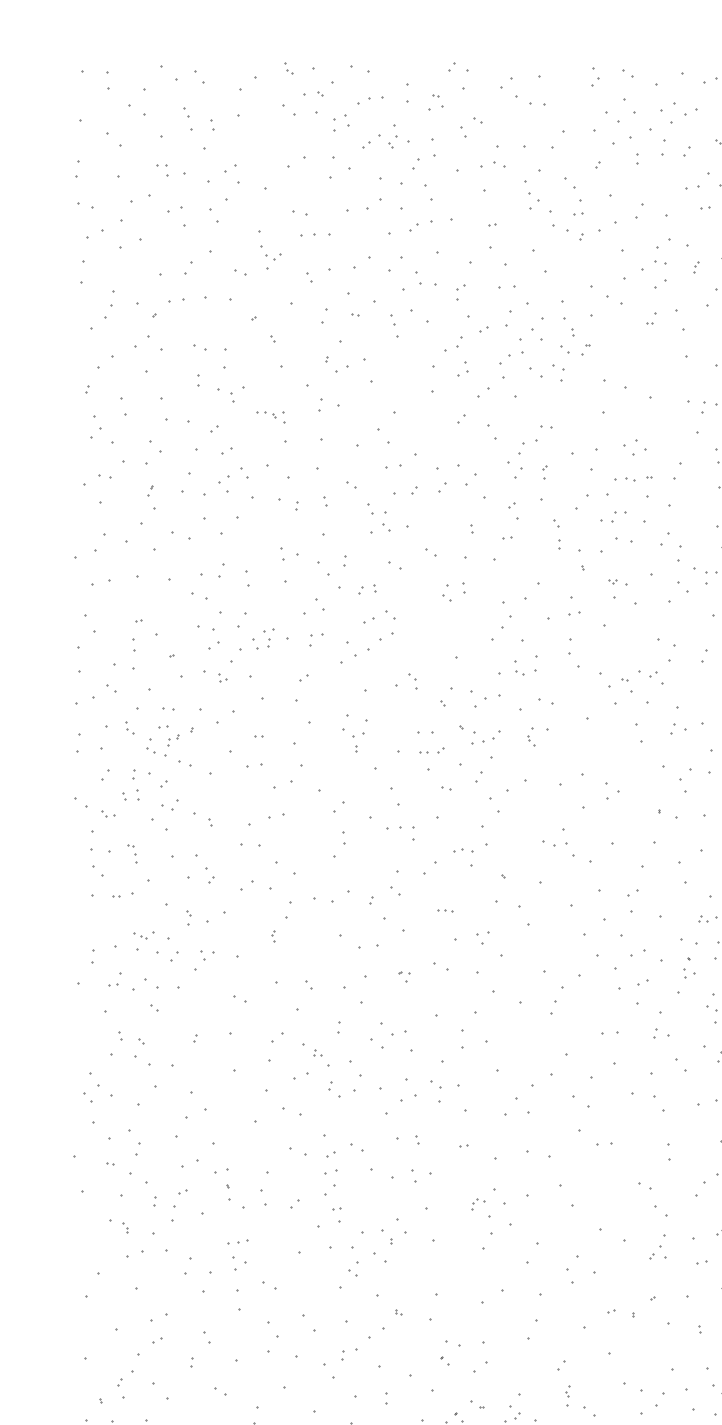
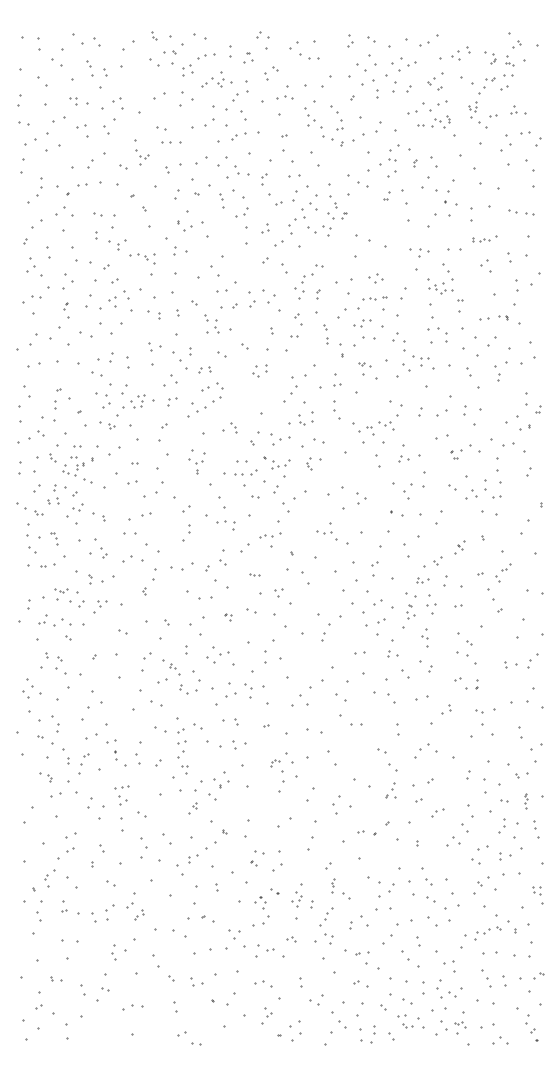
part: (453, 344) -> (241, 212), moved
part: (270, 416) -> (142, 258), size x1.43
part: (431, 750) -> (245, 472), size x1.43
part: (348, 1275) -> (192, 808), size x0.62

